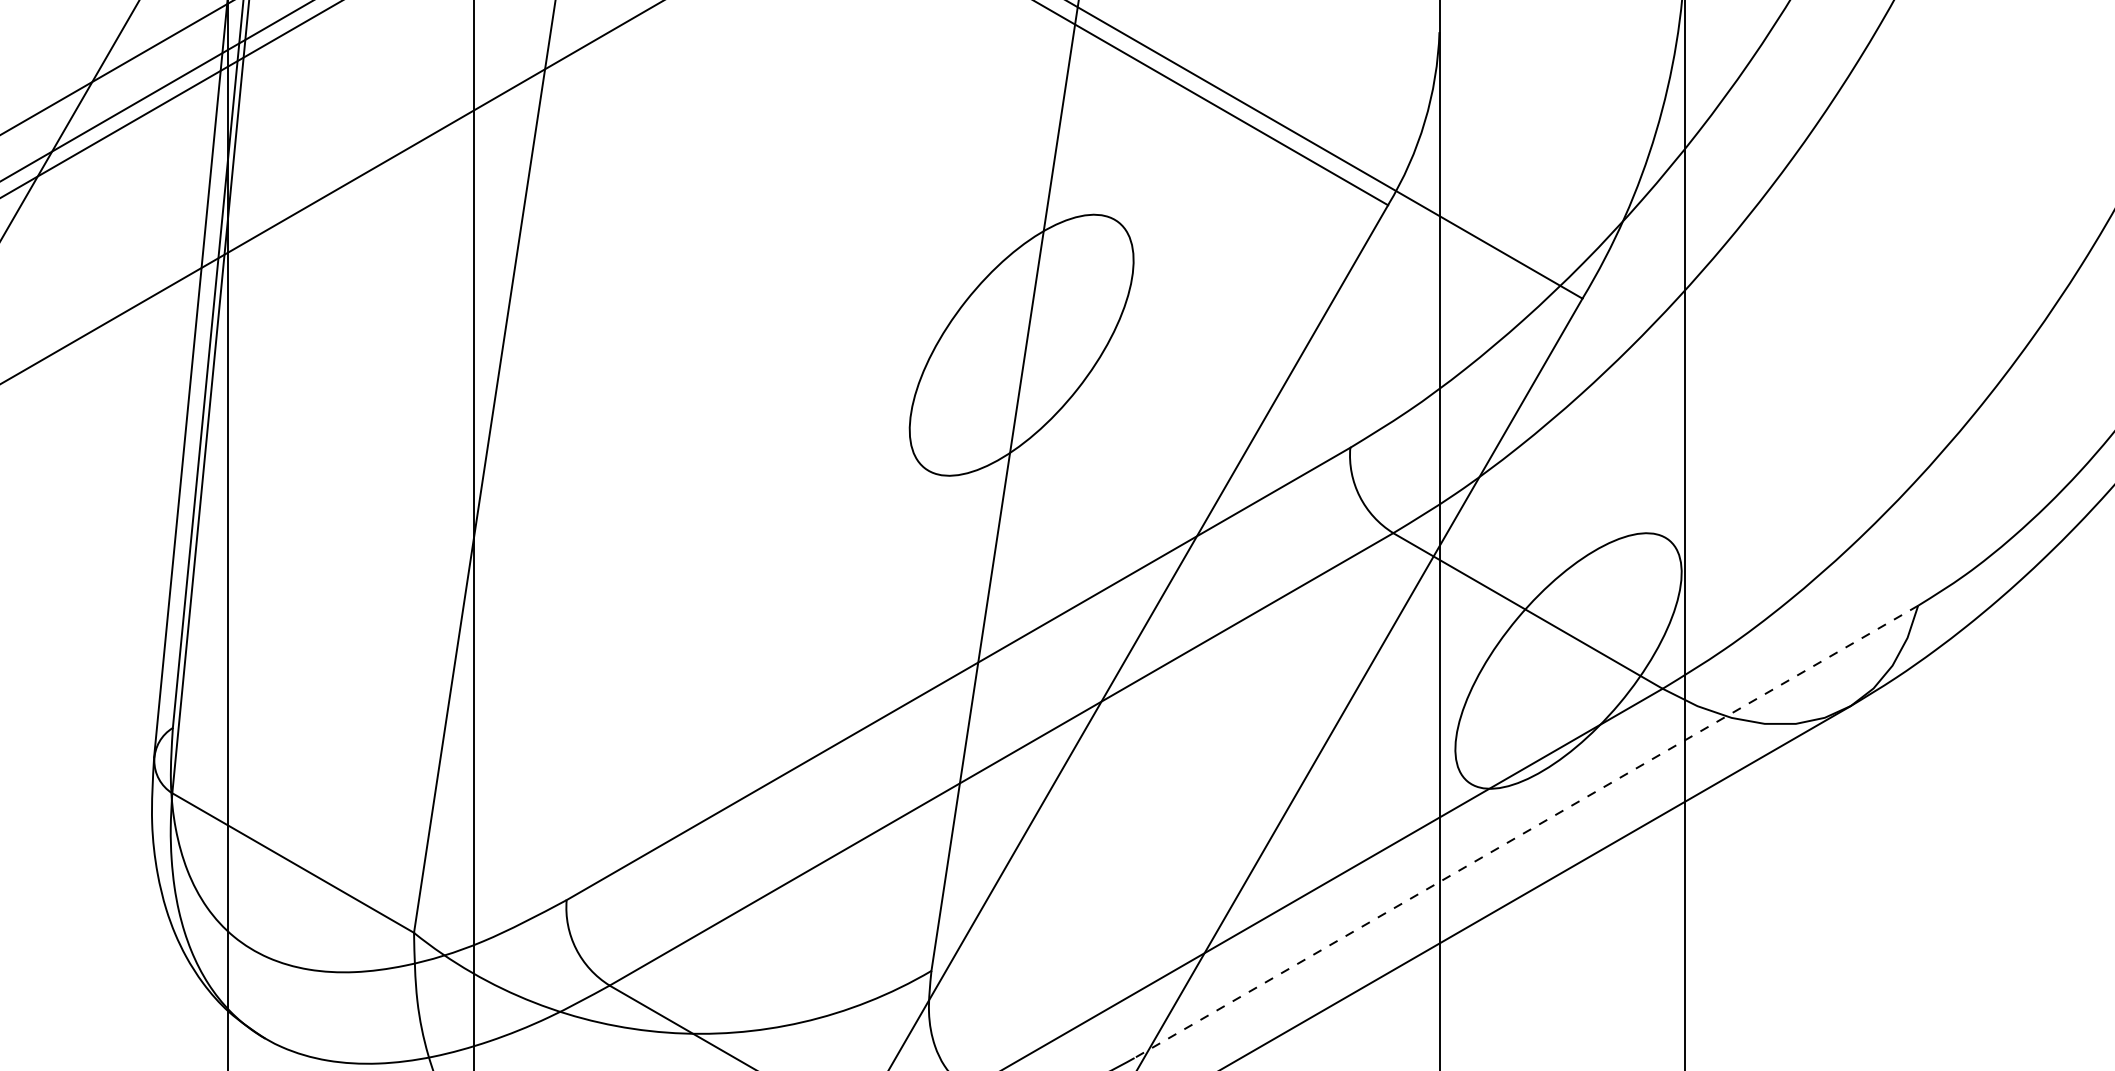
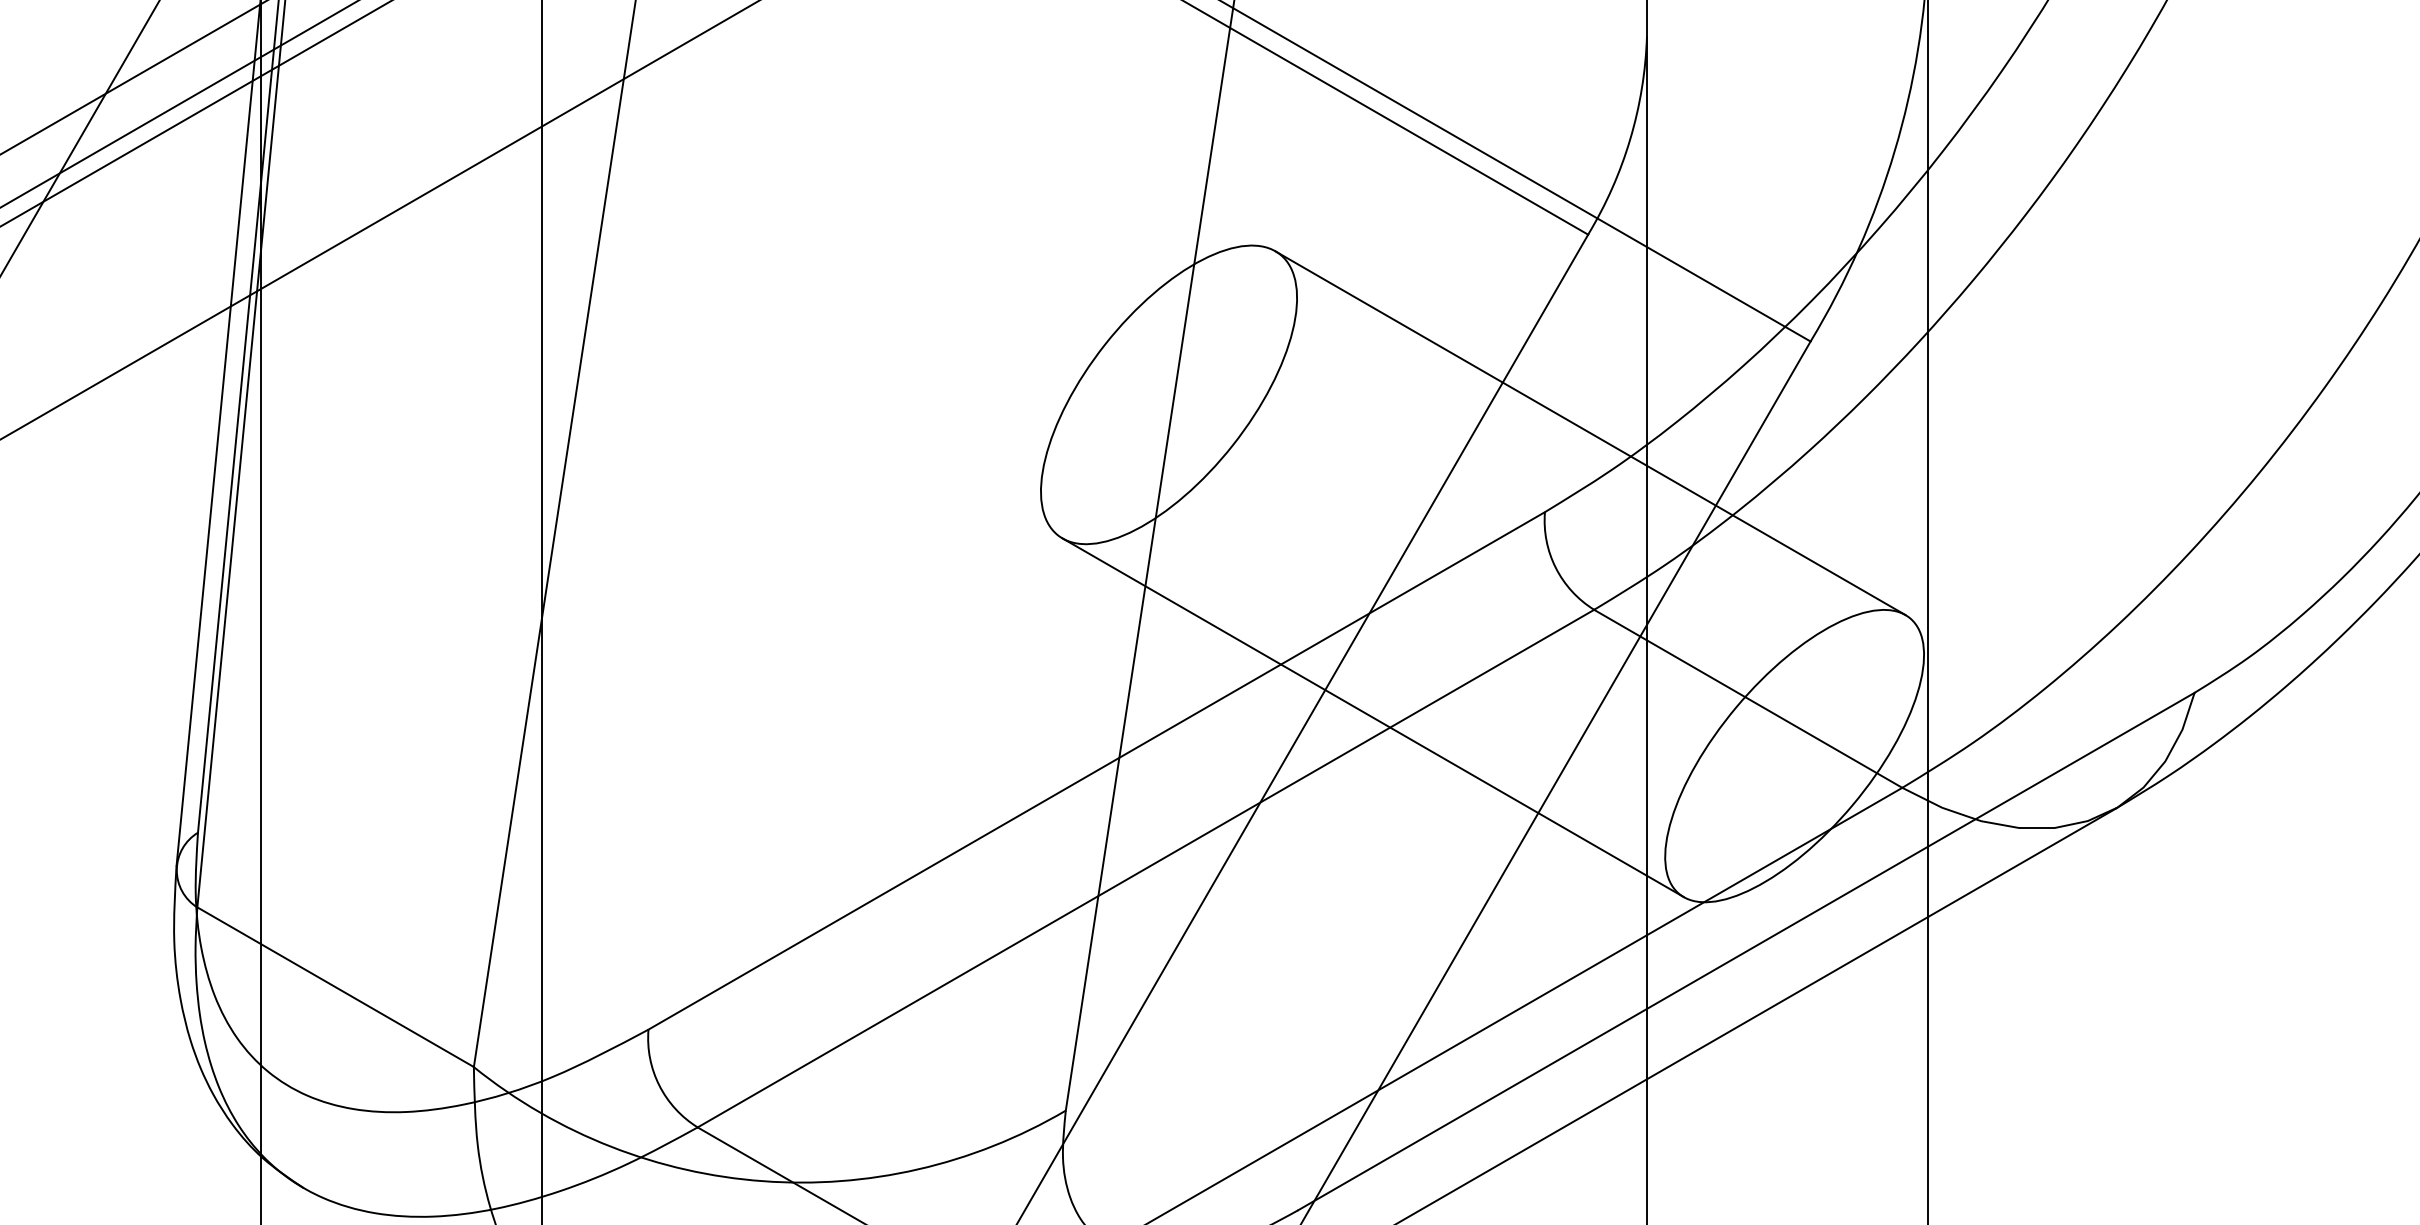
line: (1389, 378) -> (1589, 432), added
line: (1199, 627) -> (1372, 717), added
line: (1525, 832) -> (1745, 952), dashed -> solid

